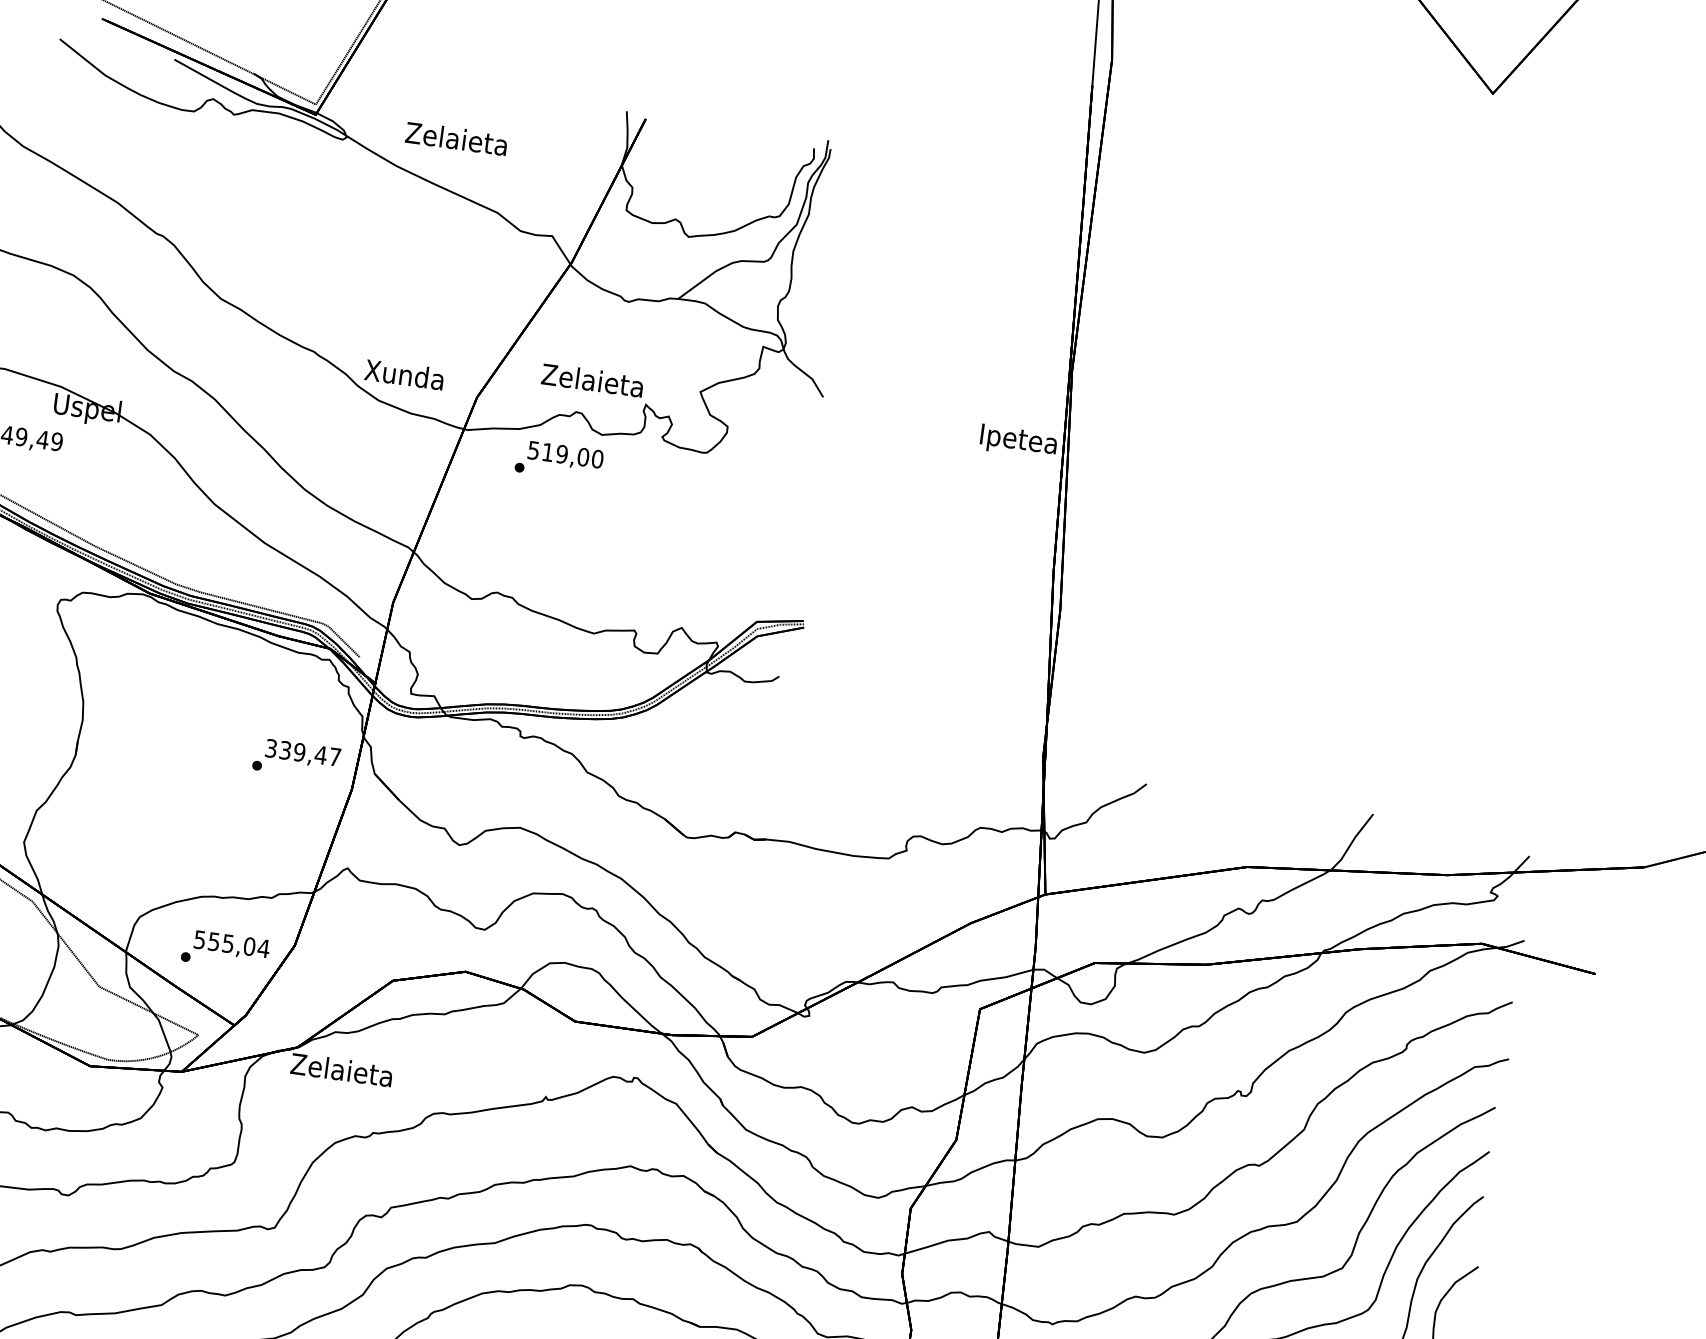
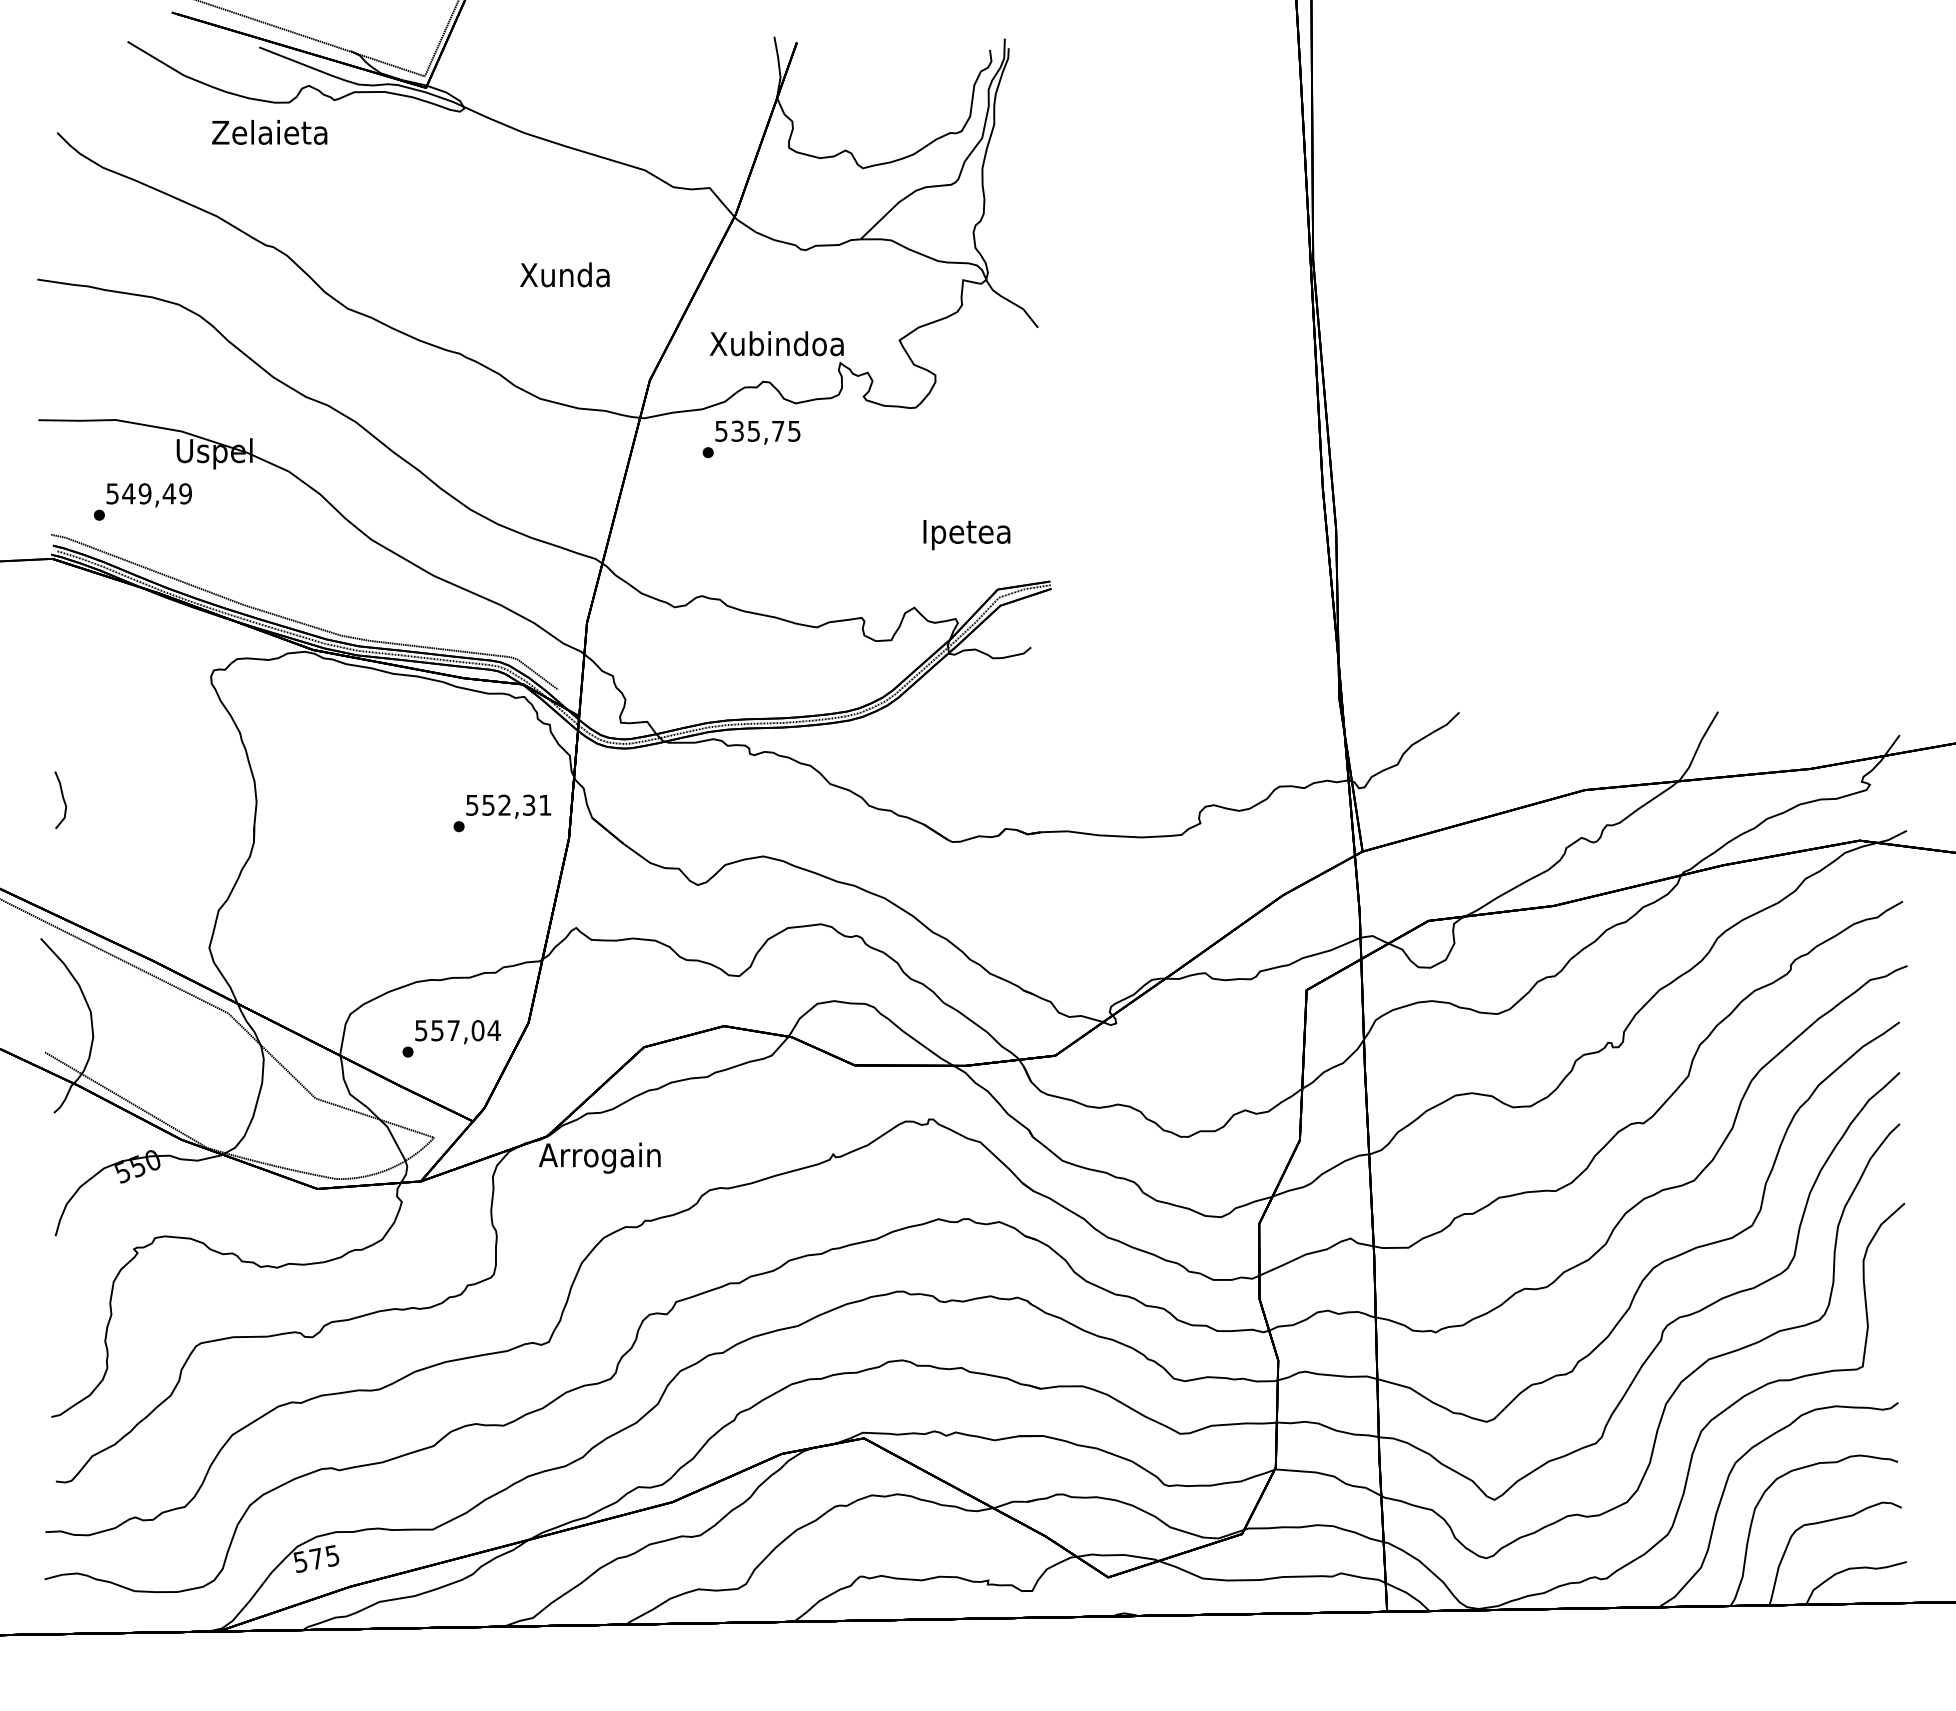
text: (456, 138) -> (269, 132), moved
text: (404, 374) -> (564, 274), moved
text: (592, 380) -> (776, 343), Zelaieta -> Xubindoa
text: (1018, 442) -> (966, 535), moved
text: (572, 455) -> (765, 430), 519,00 -> 535,75
text: (303, 752) -> (508, 804), 339,47 -> 552,31
text: (228, 943) -> (453, 1030), 555,04 -> 557,04
text: (340, 1072) -> (599, 1157), Zelaieta -> Arrogain

